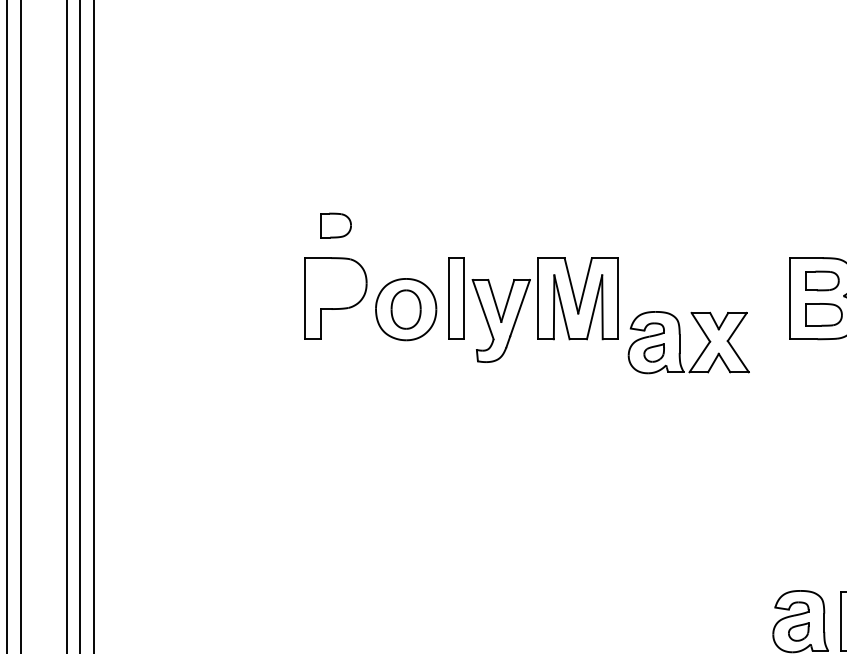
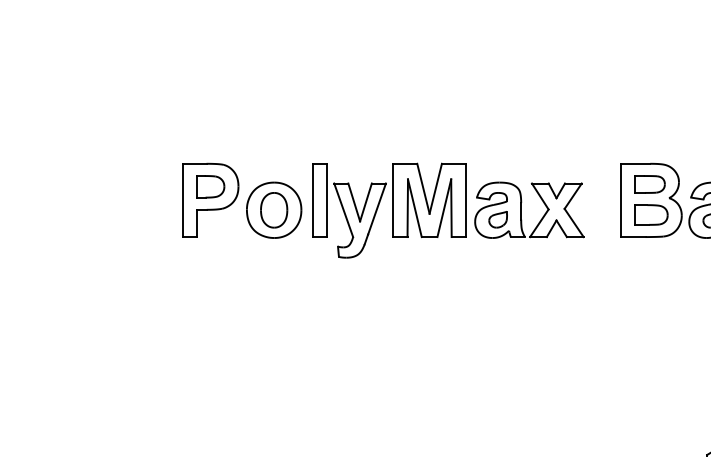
part: (335, 225) -> (210, 186), moved
part: (680, 342) -> (521, 210), moved

